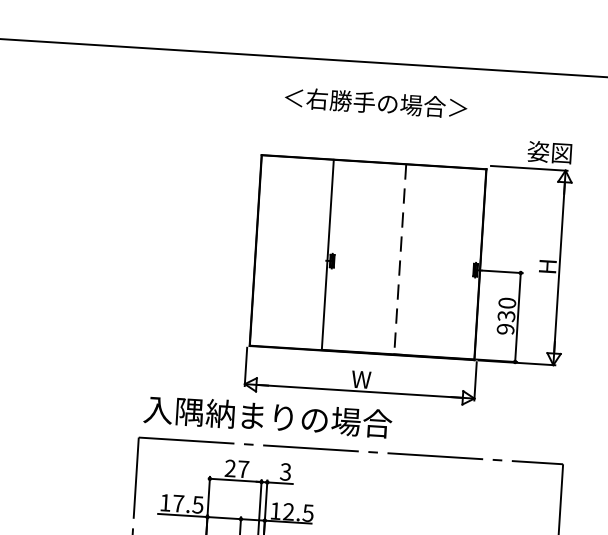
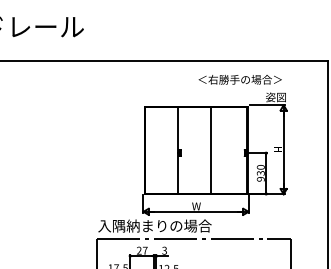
text: (374, 102) -> (239, 79), moved
line: (399, 259) -> (210, 150), dashed -> solid

